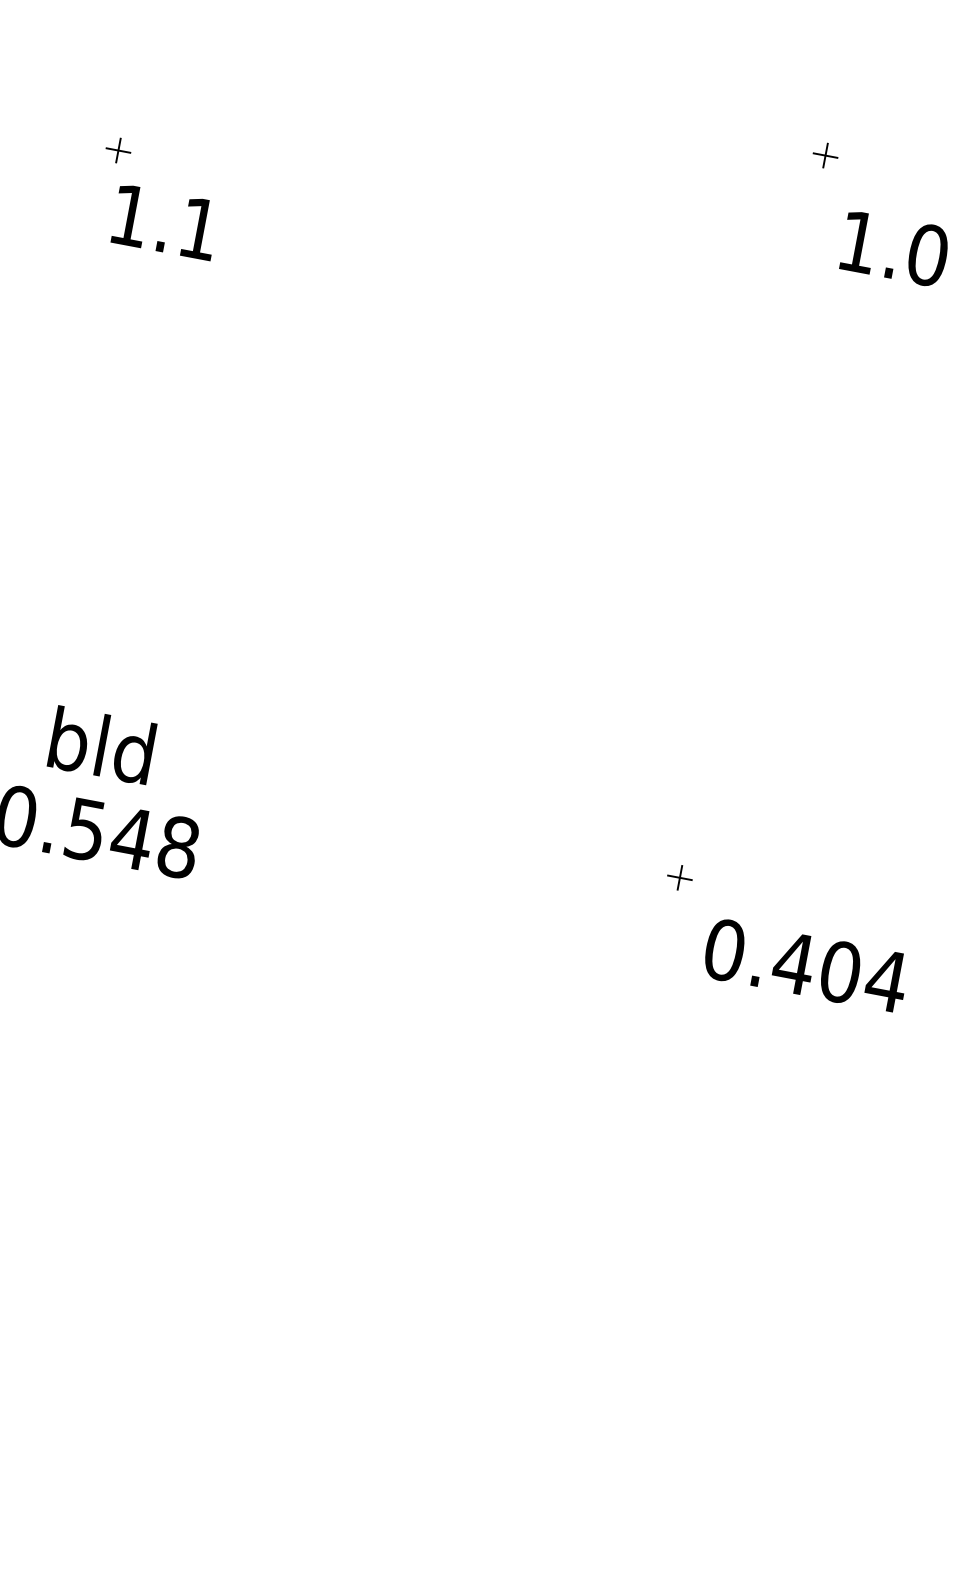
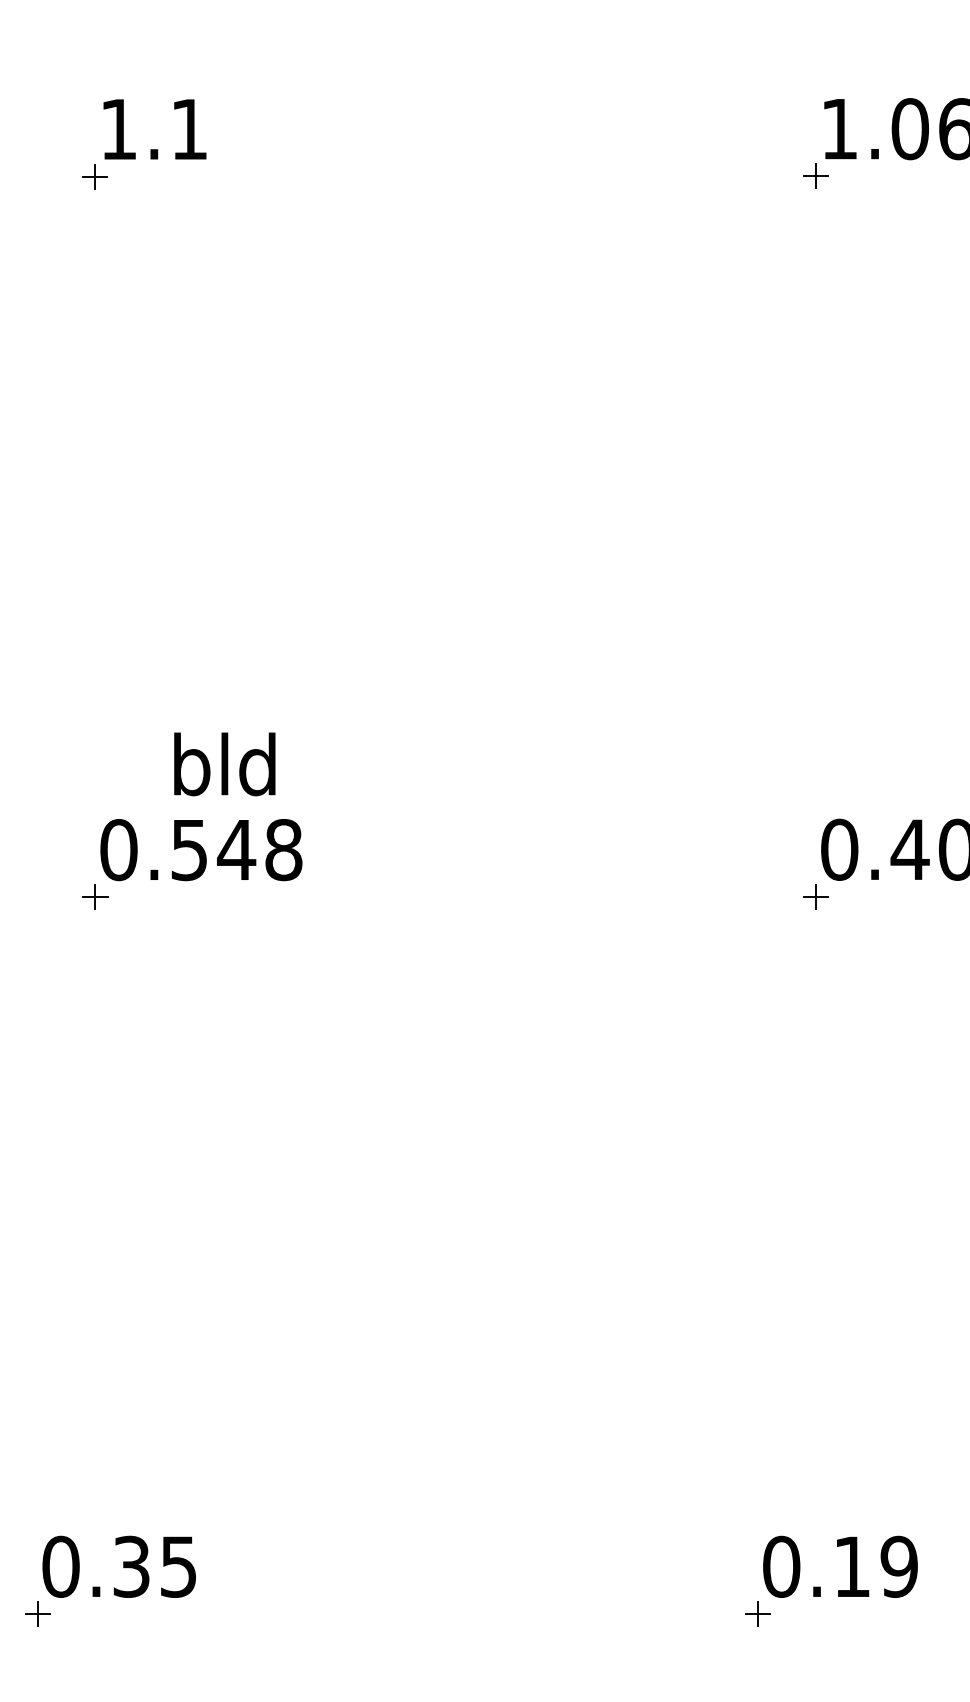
part: (825, 154) -> (815, 175), moved
text: (164, 222) -> (154, 129), moved
text: (101, 745) -> (224, 764), moved
part: (679, 877) -> (815, 896), moved

